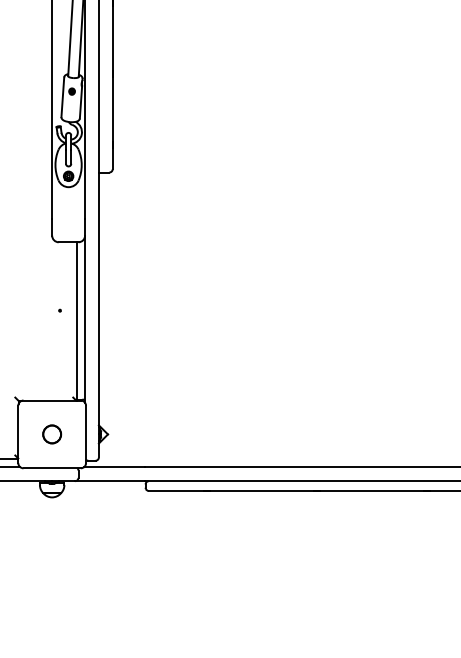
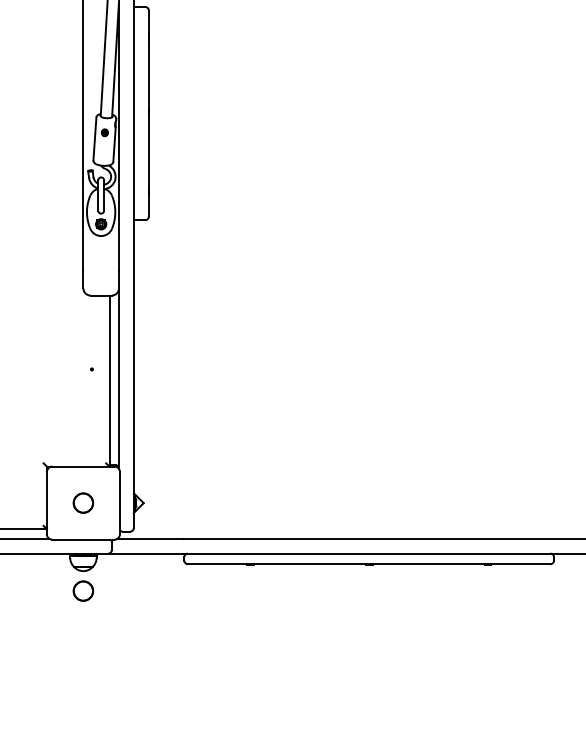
circle: (51, 515) -> (82, 590), added

